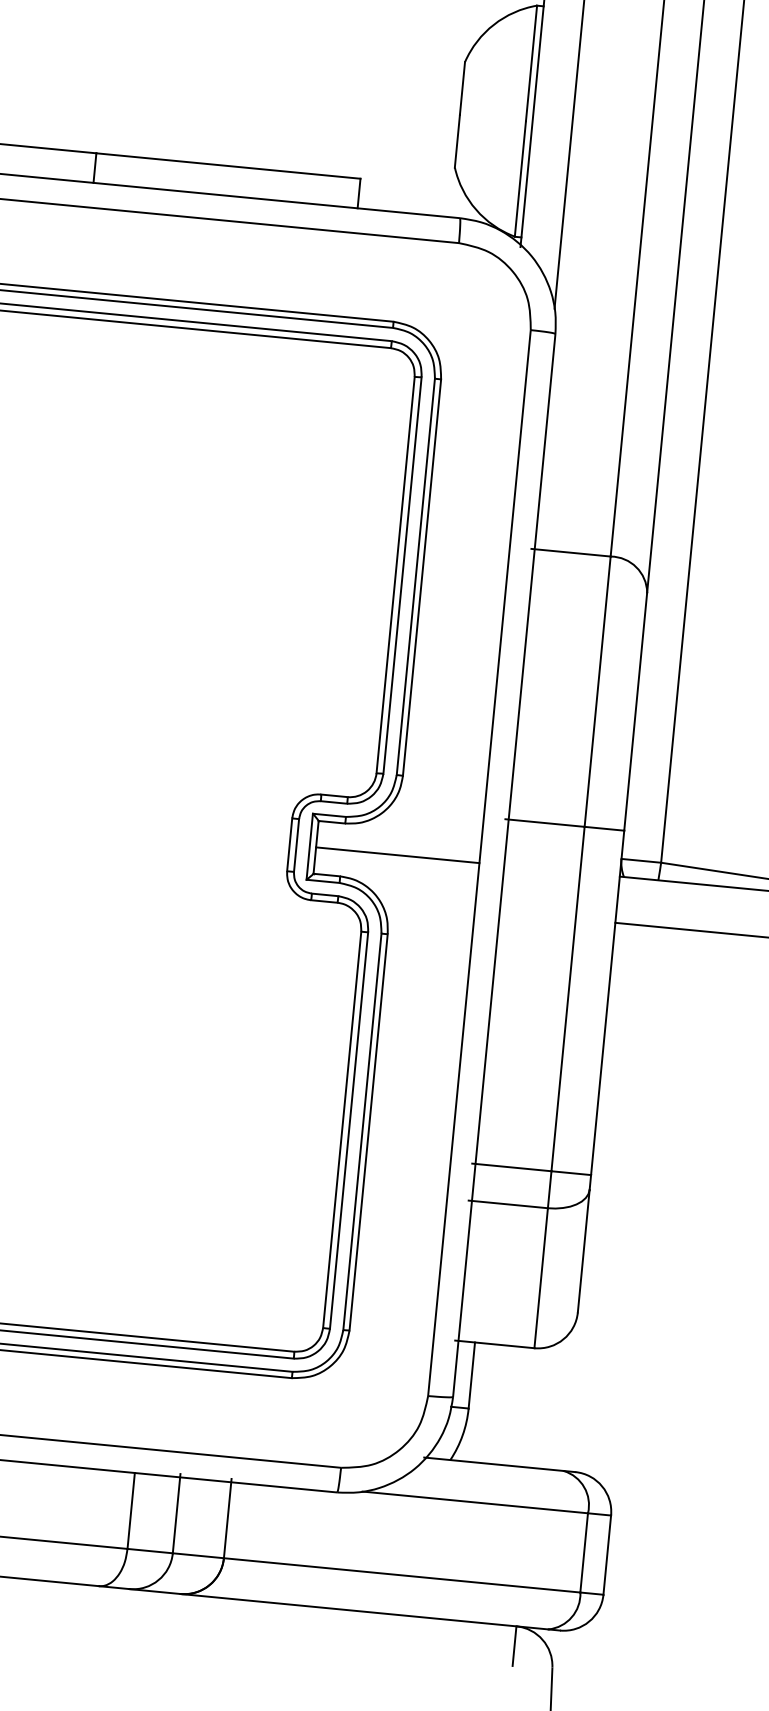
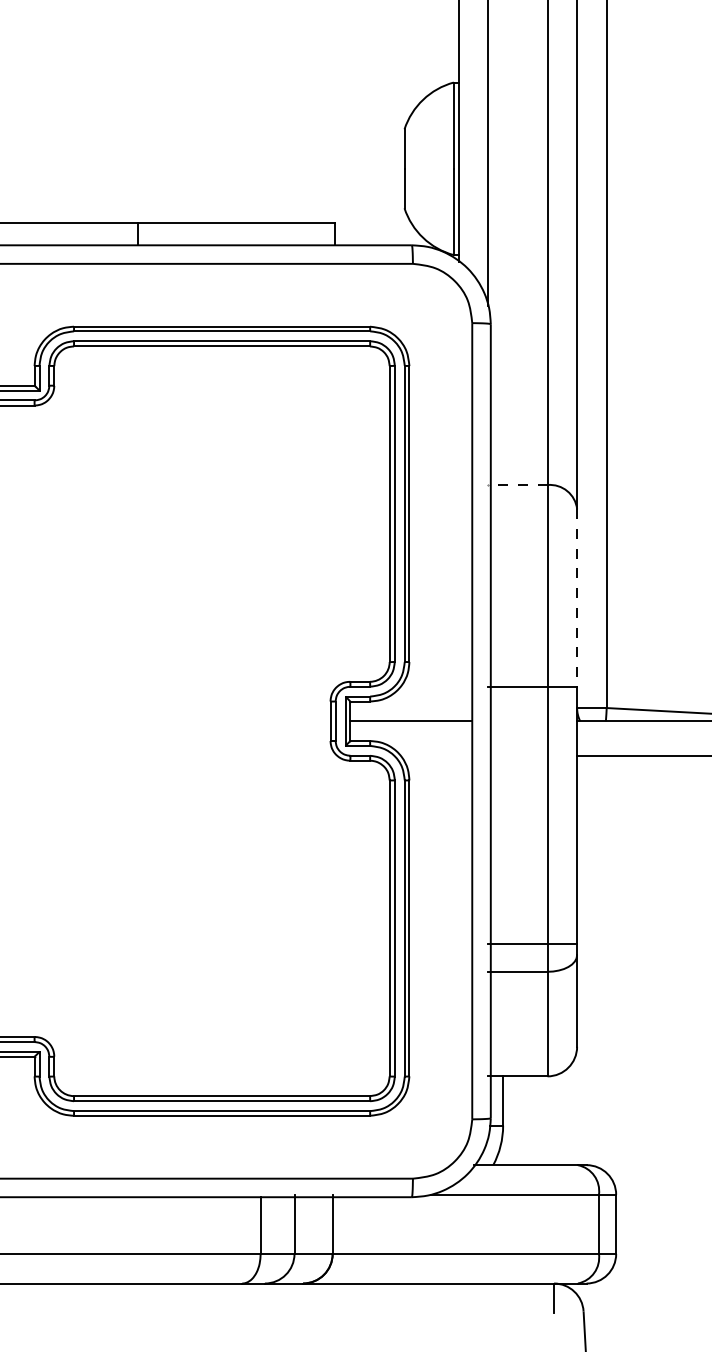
line: (570, 553) -> (517, 485), solid -> dashed
line: (636, 712) -> (577, 598), solid -> dashed

